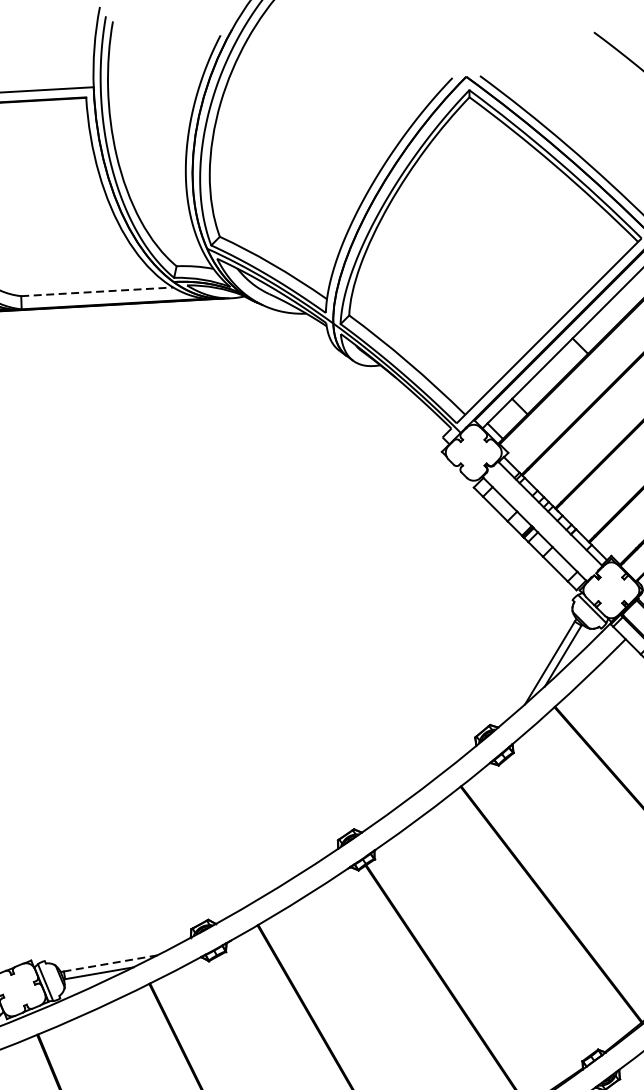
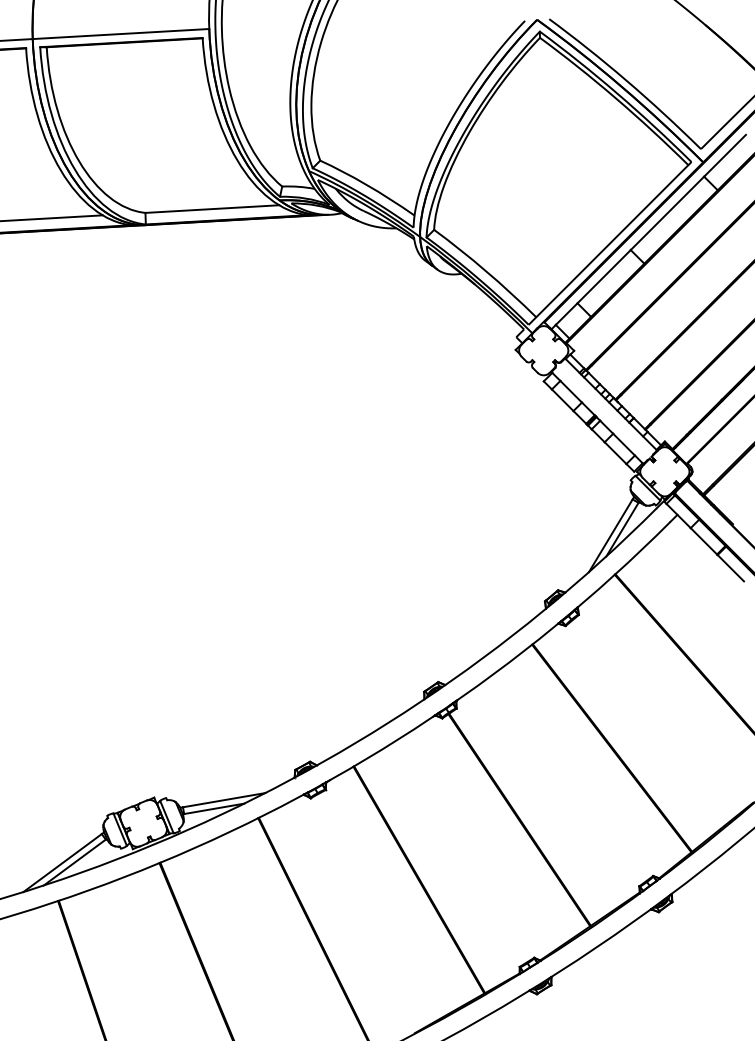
line: (97, 292) -> (212, 209), dashed -> solid
line: (111, 963) -> (224, 800), dashed -> solid

